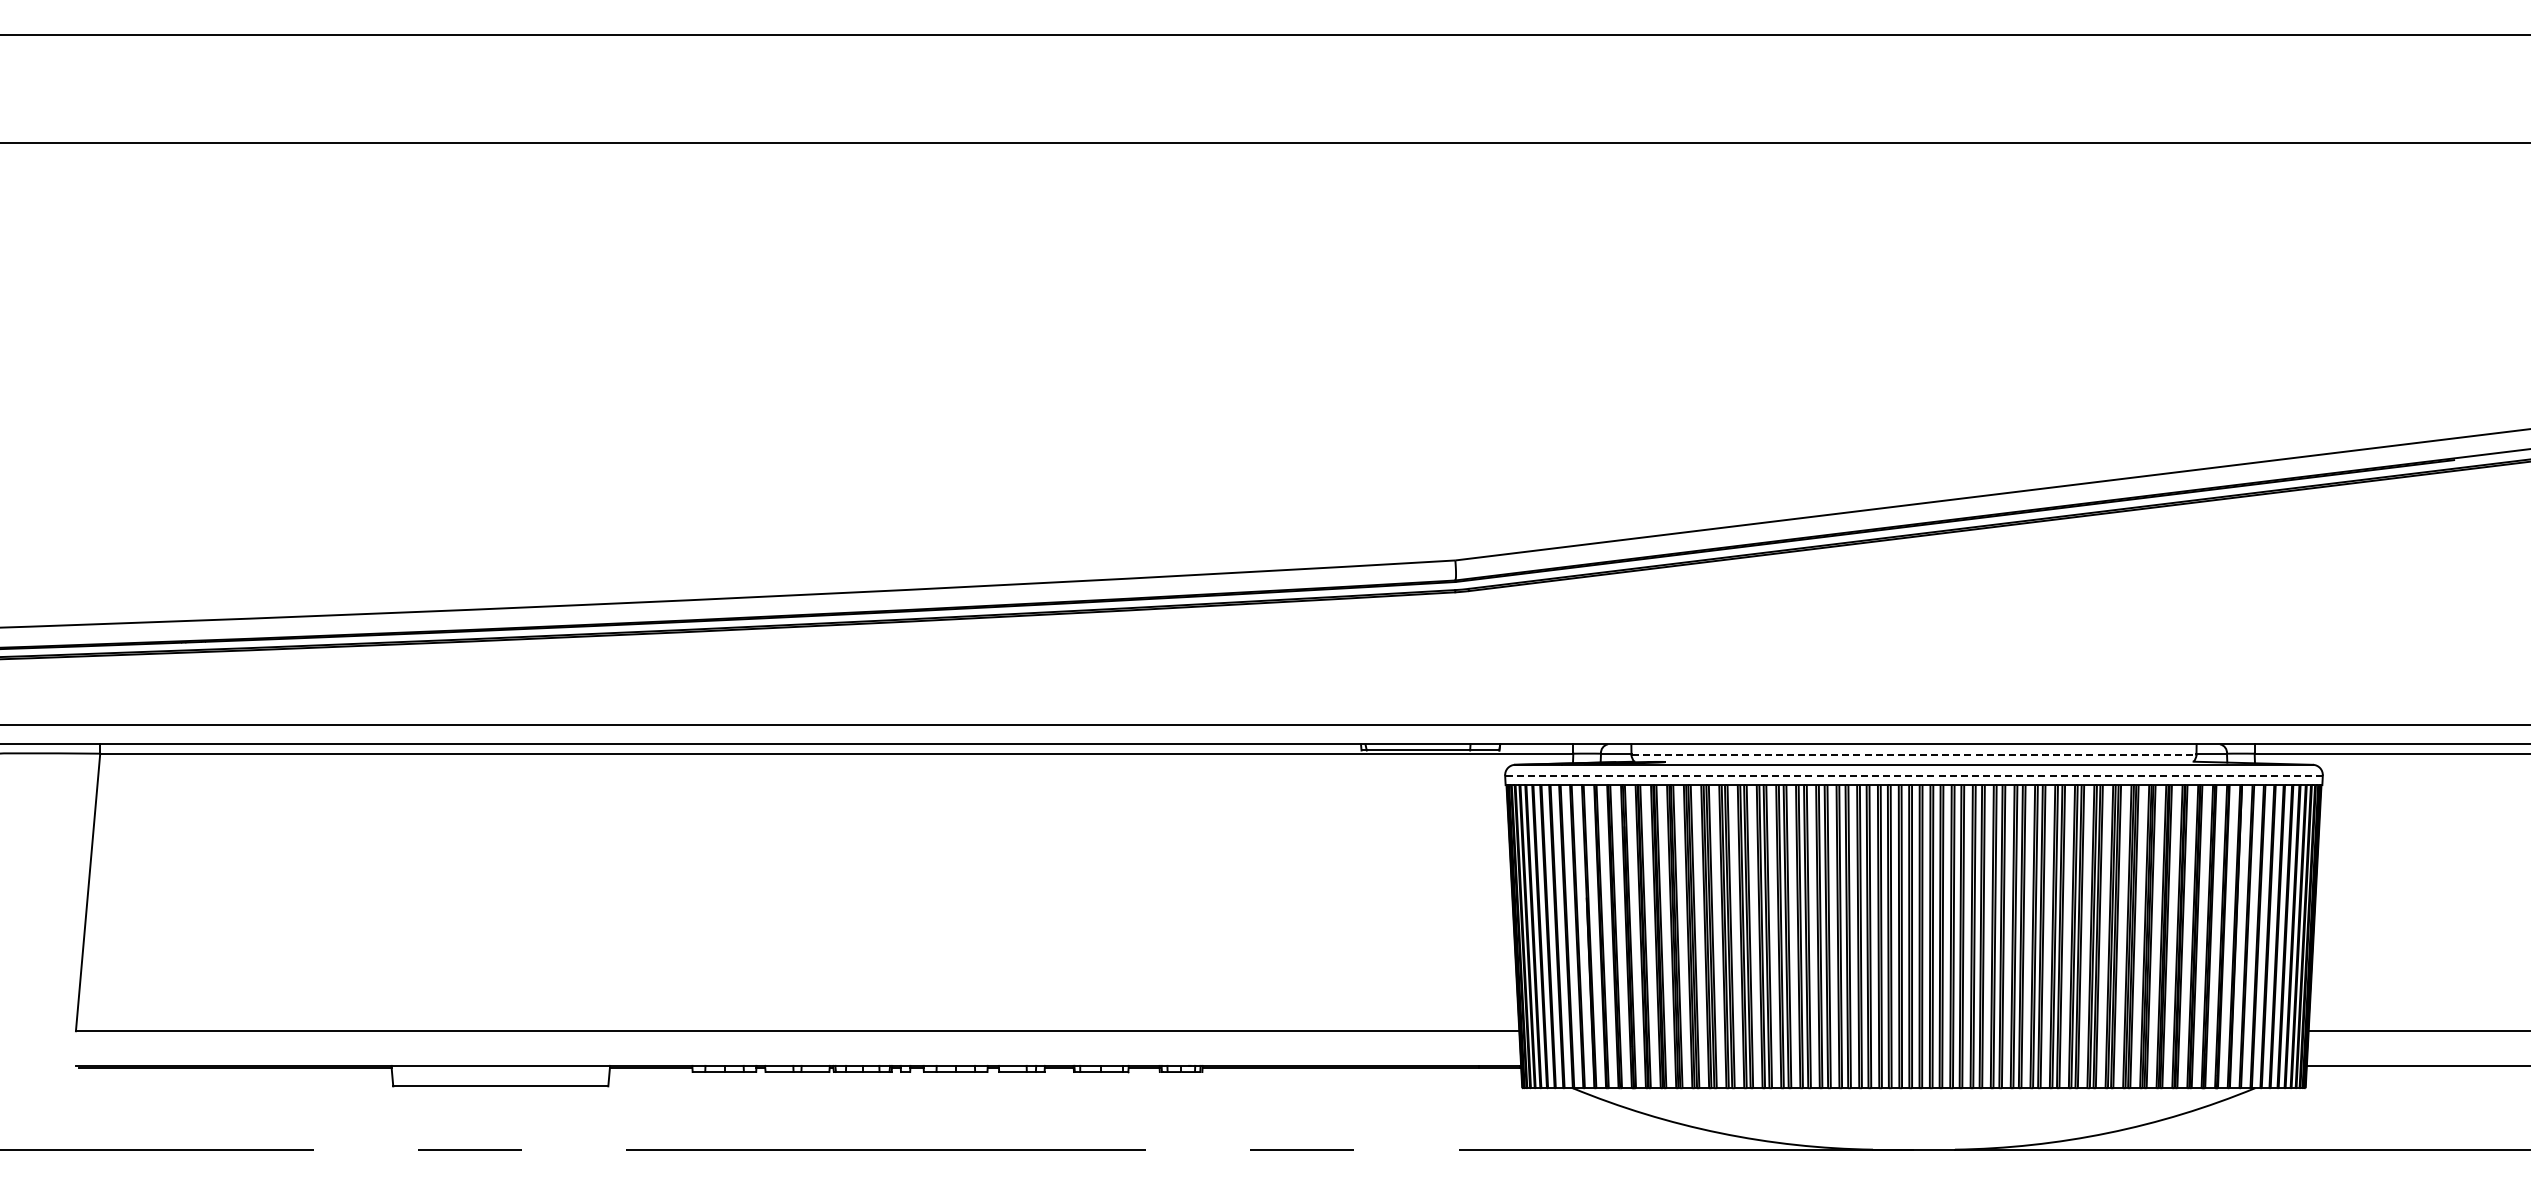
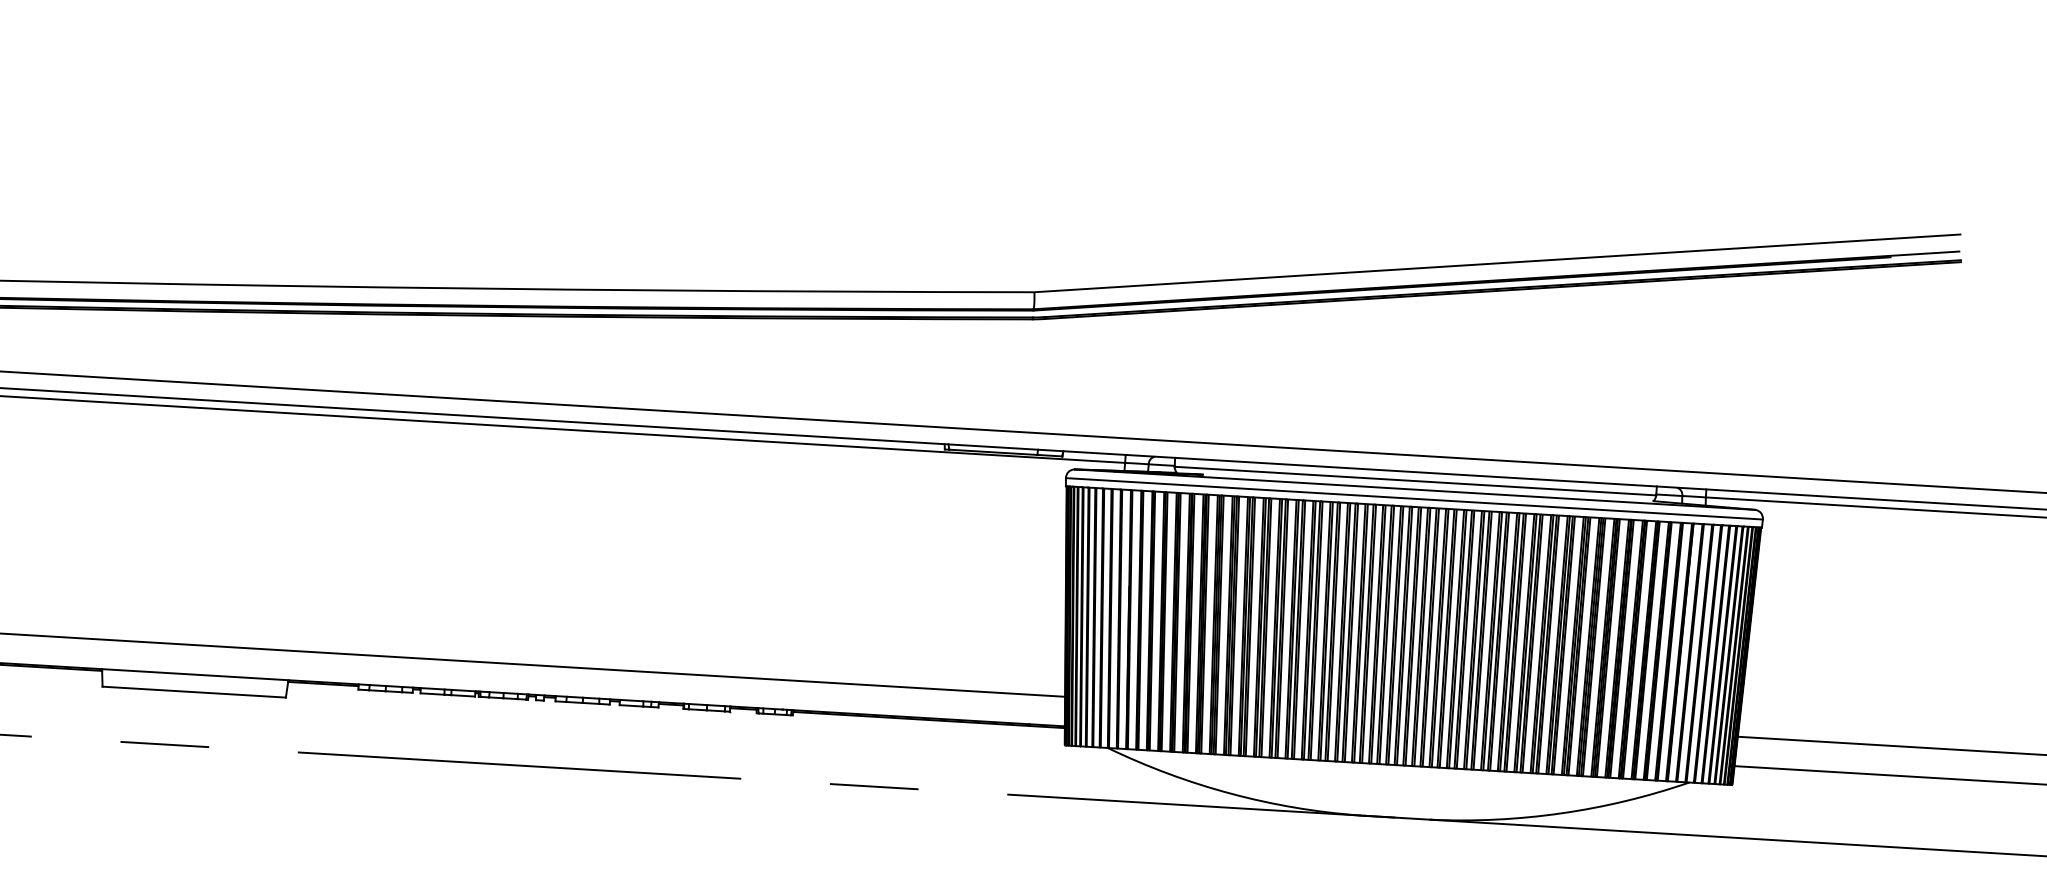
line: (1914, 754) -> (1415, 480), dashed -> solid
line: (1913, 775) -> (1414, 498), dashed -> solid

